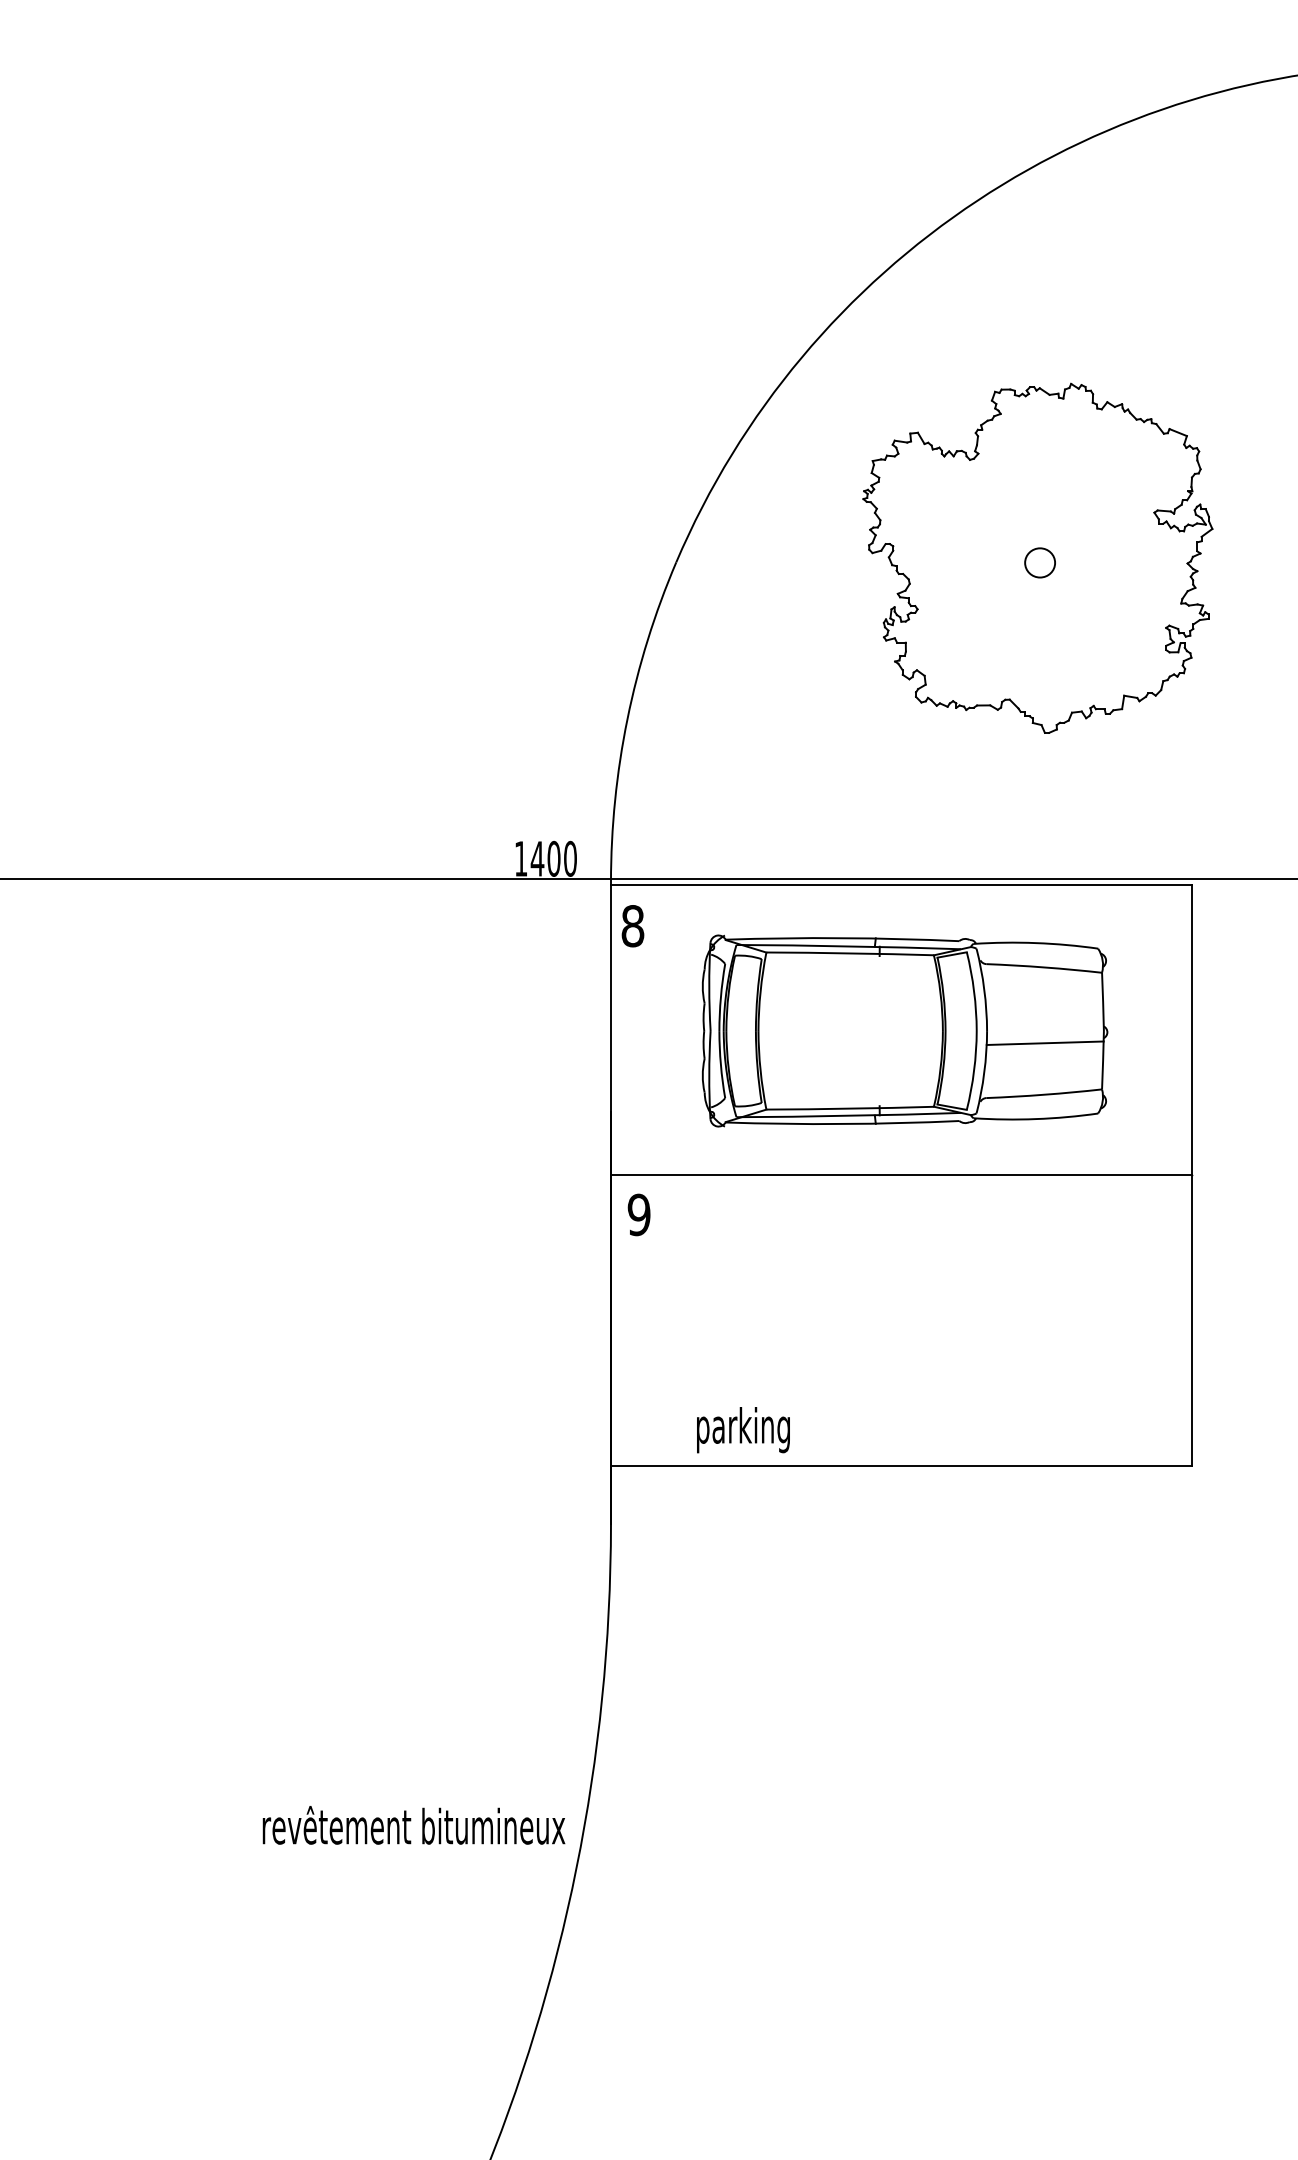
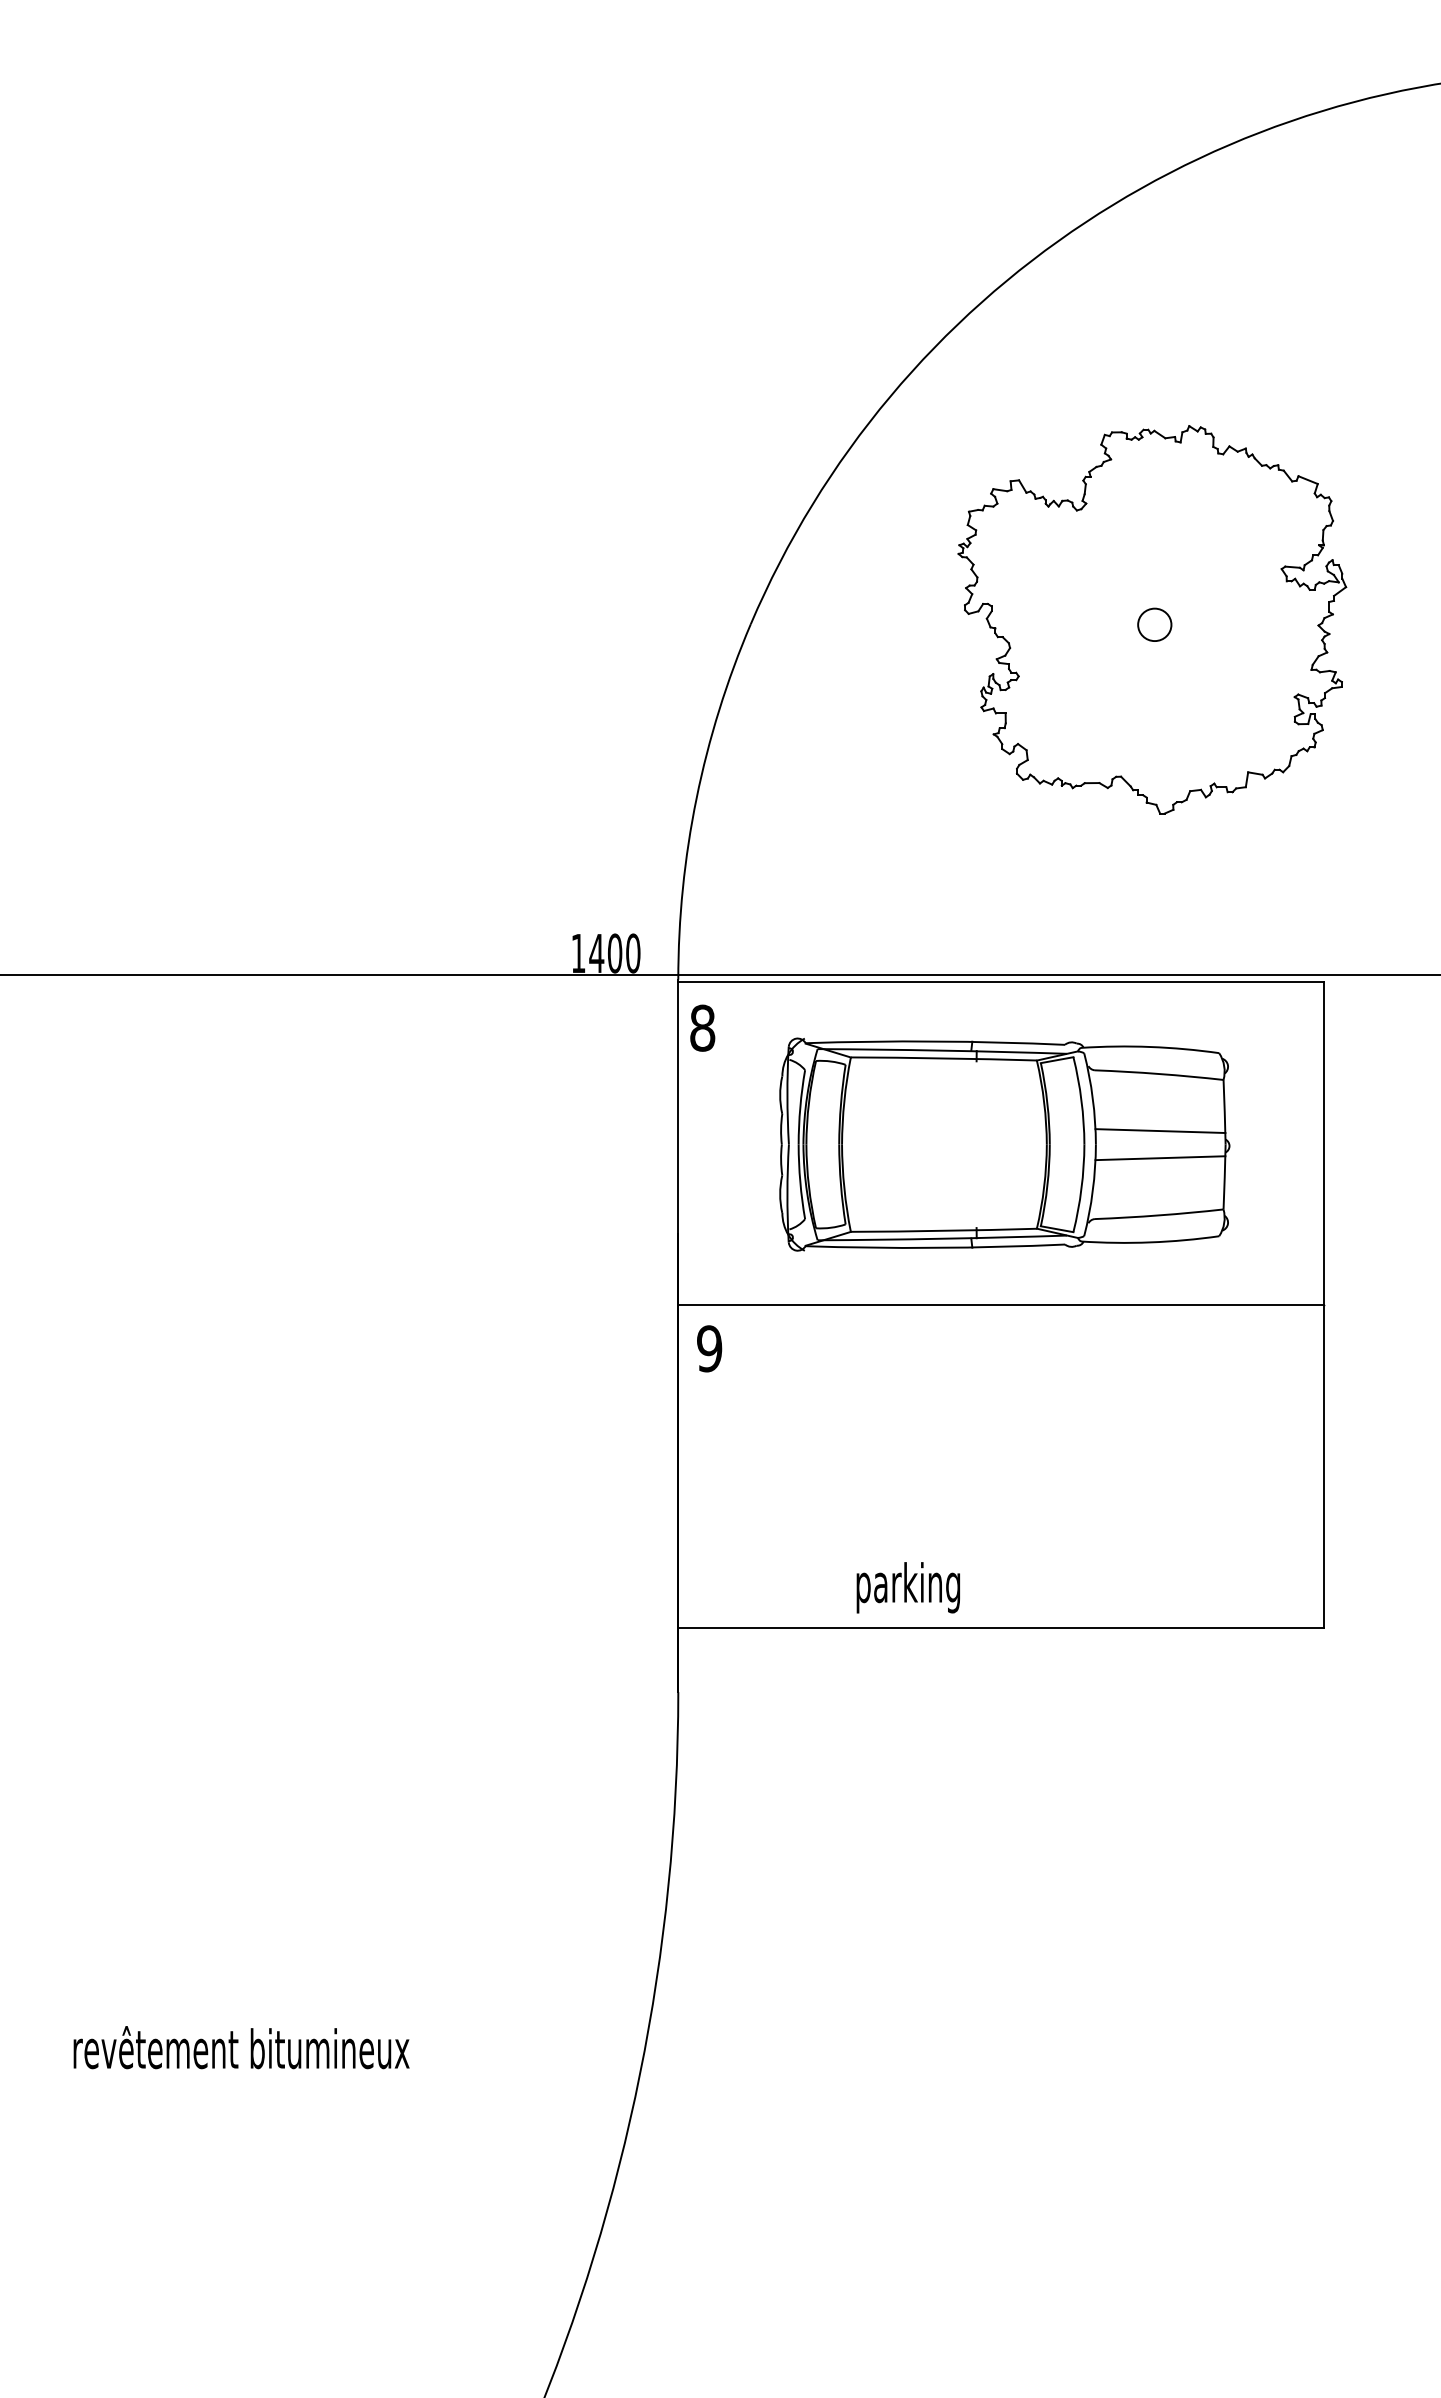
line: (1045, 1019) -> (1160, 1131), added
text: (742, 1429) -> (907, 1587), moved
text: (413, 1825) -> (241, 2047), moved

